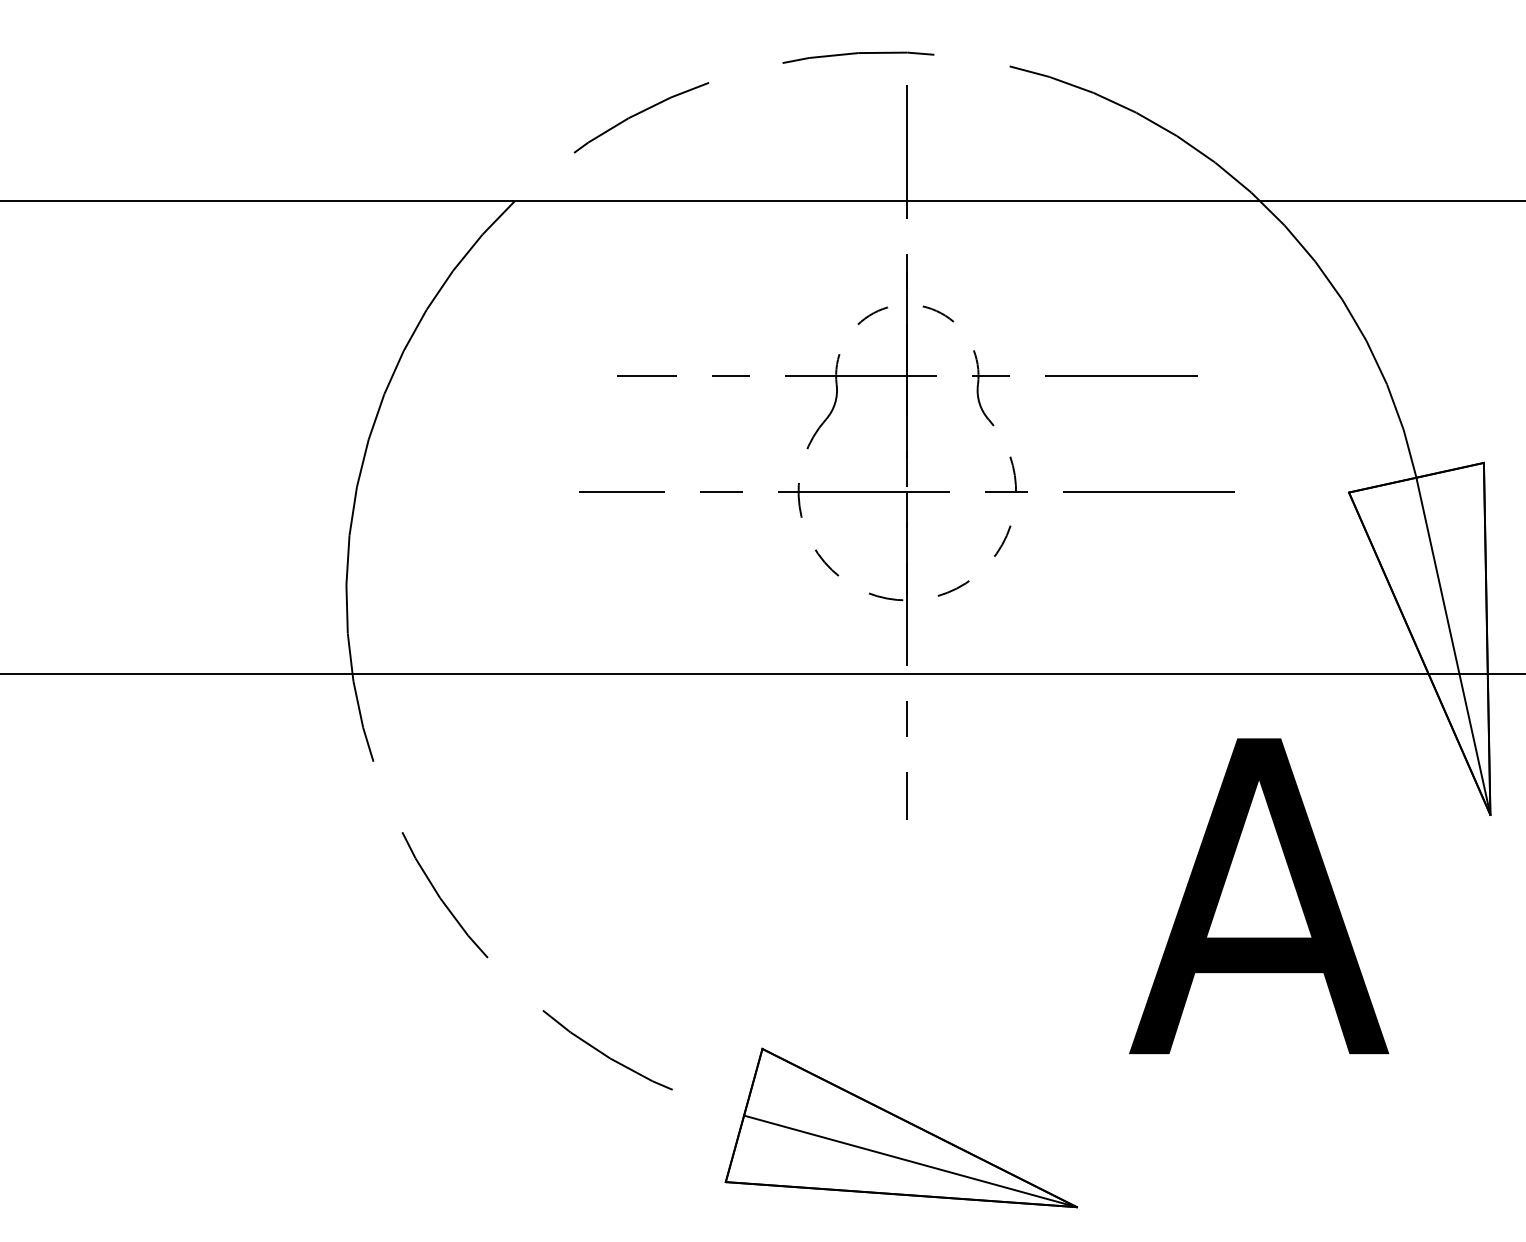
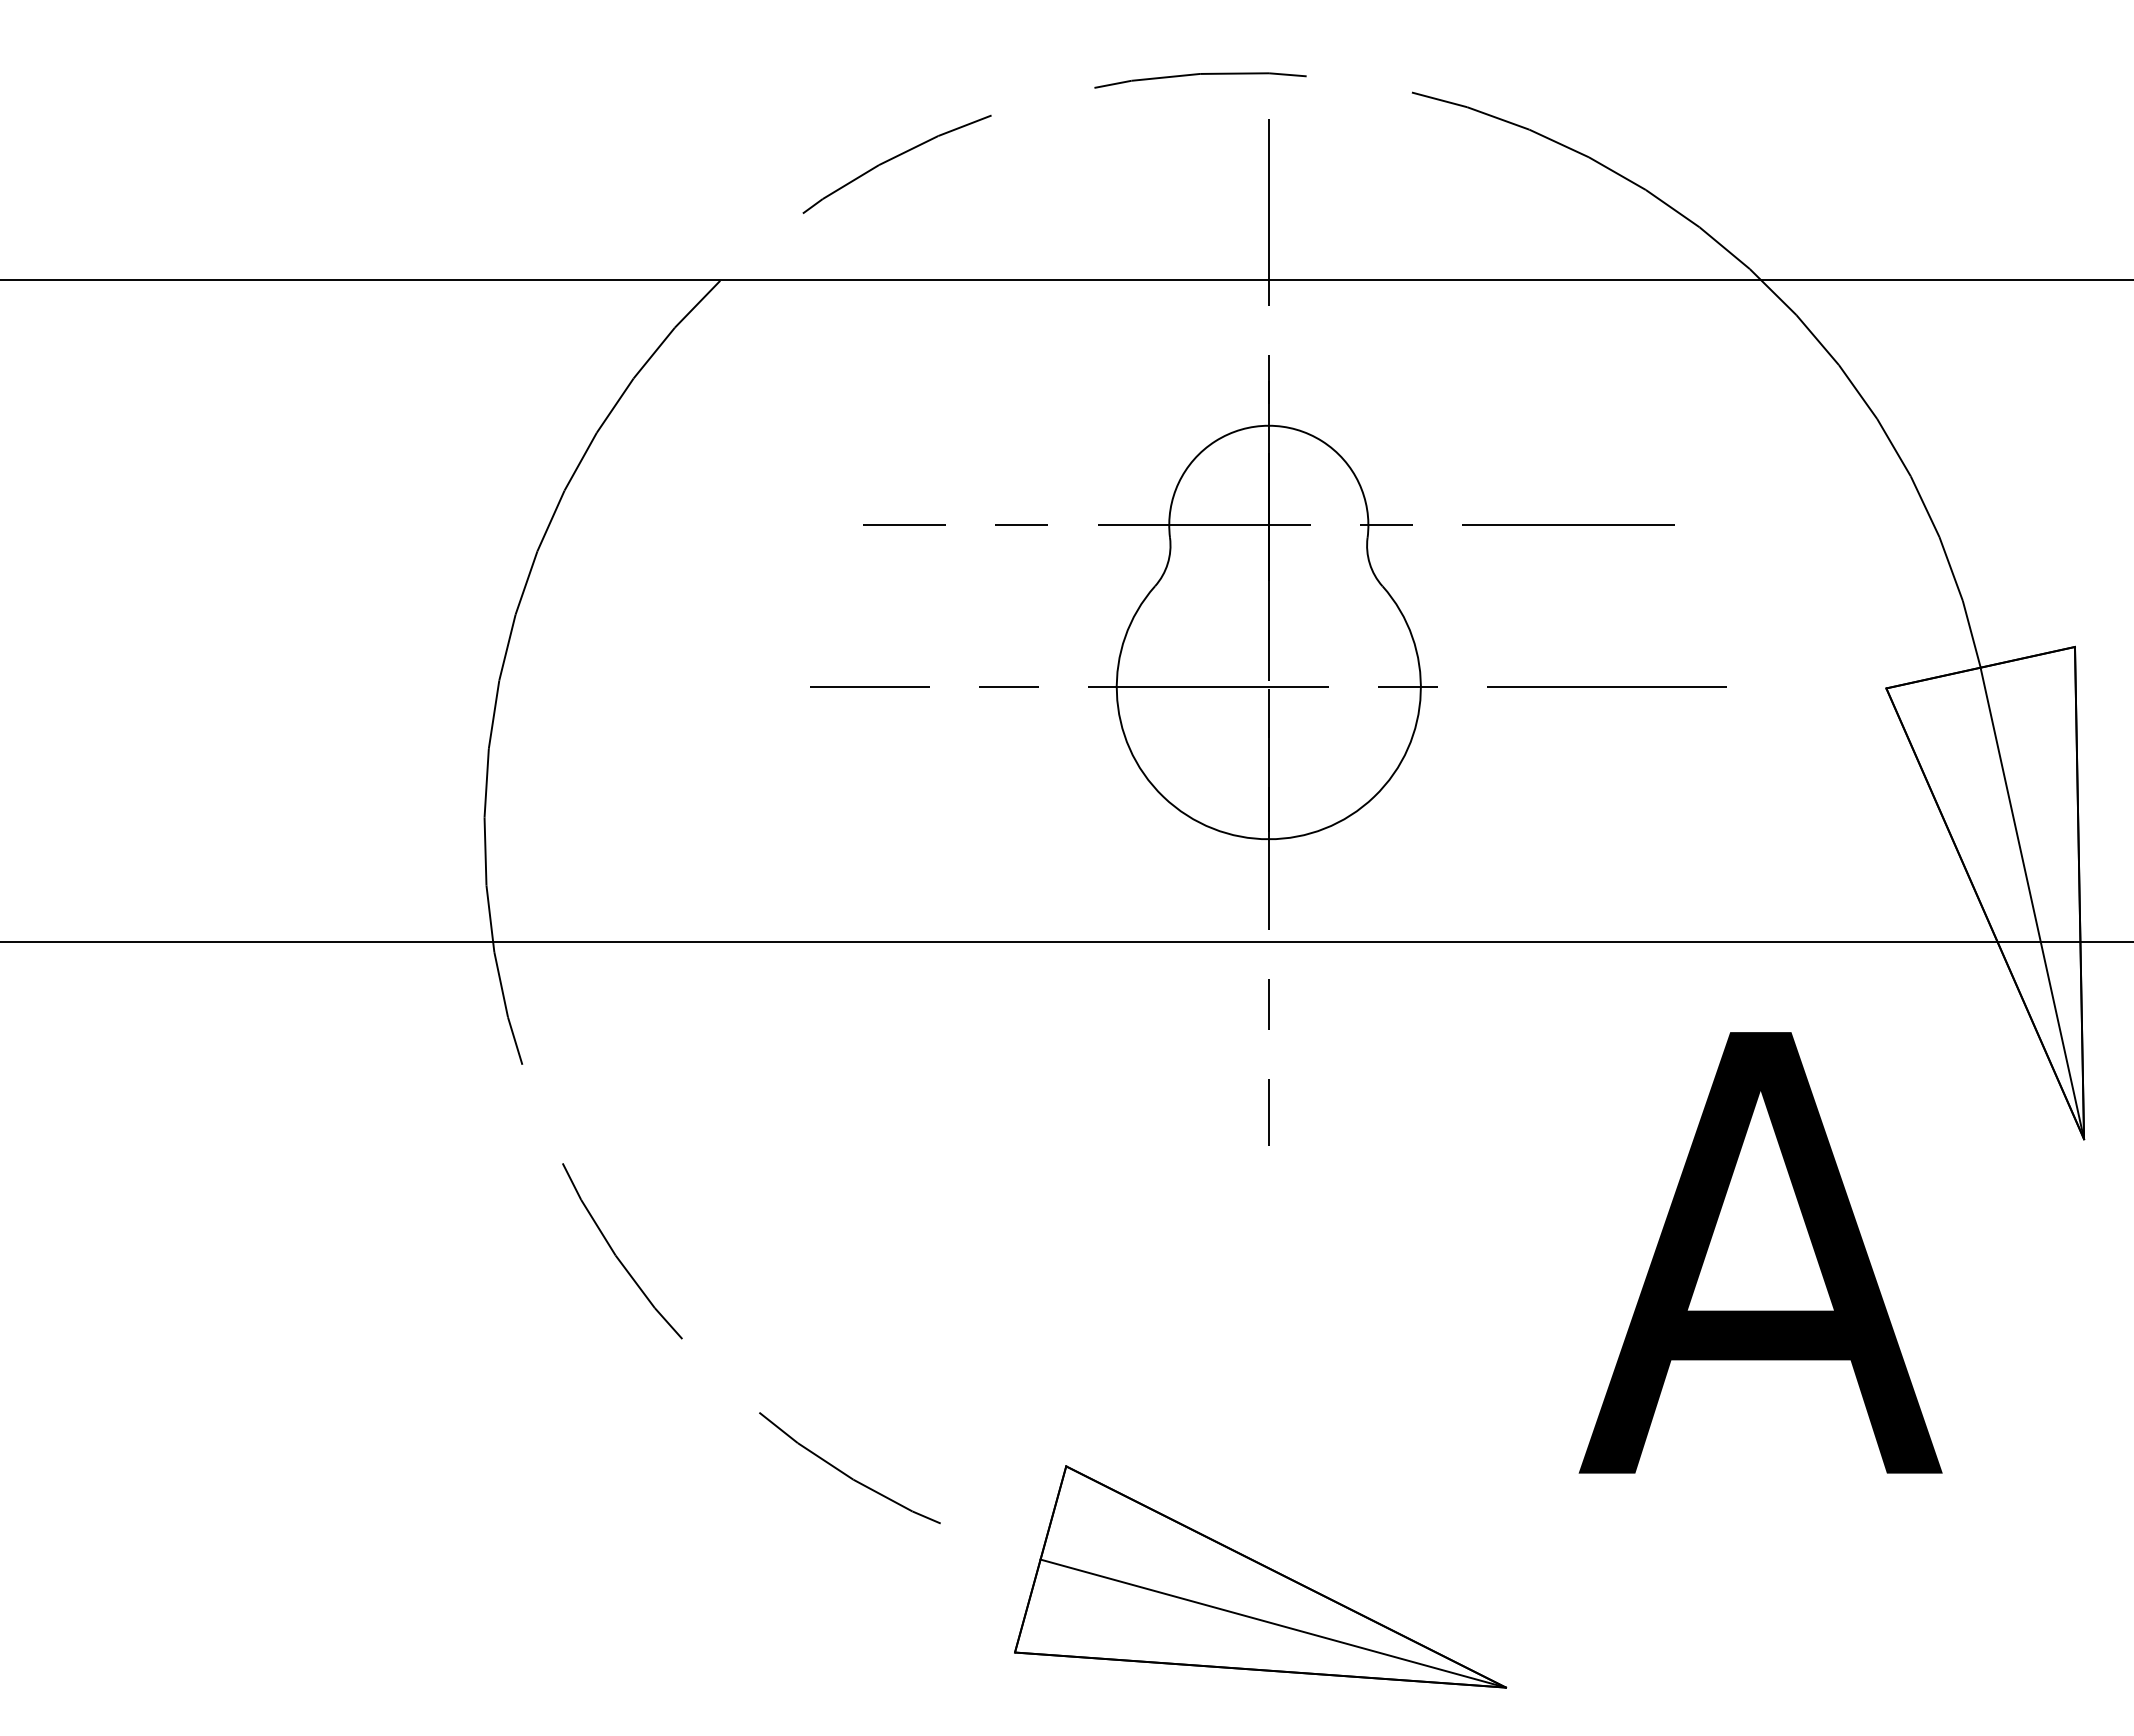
arc: (907, 304) -> (1268, 425), dashed -> solid
arc: (907, 600) -> (1268, 839), dashed -> solid

